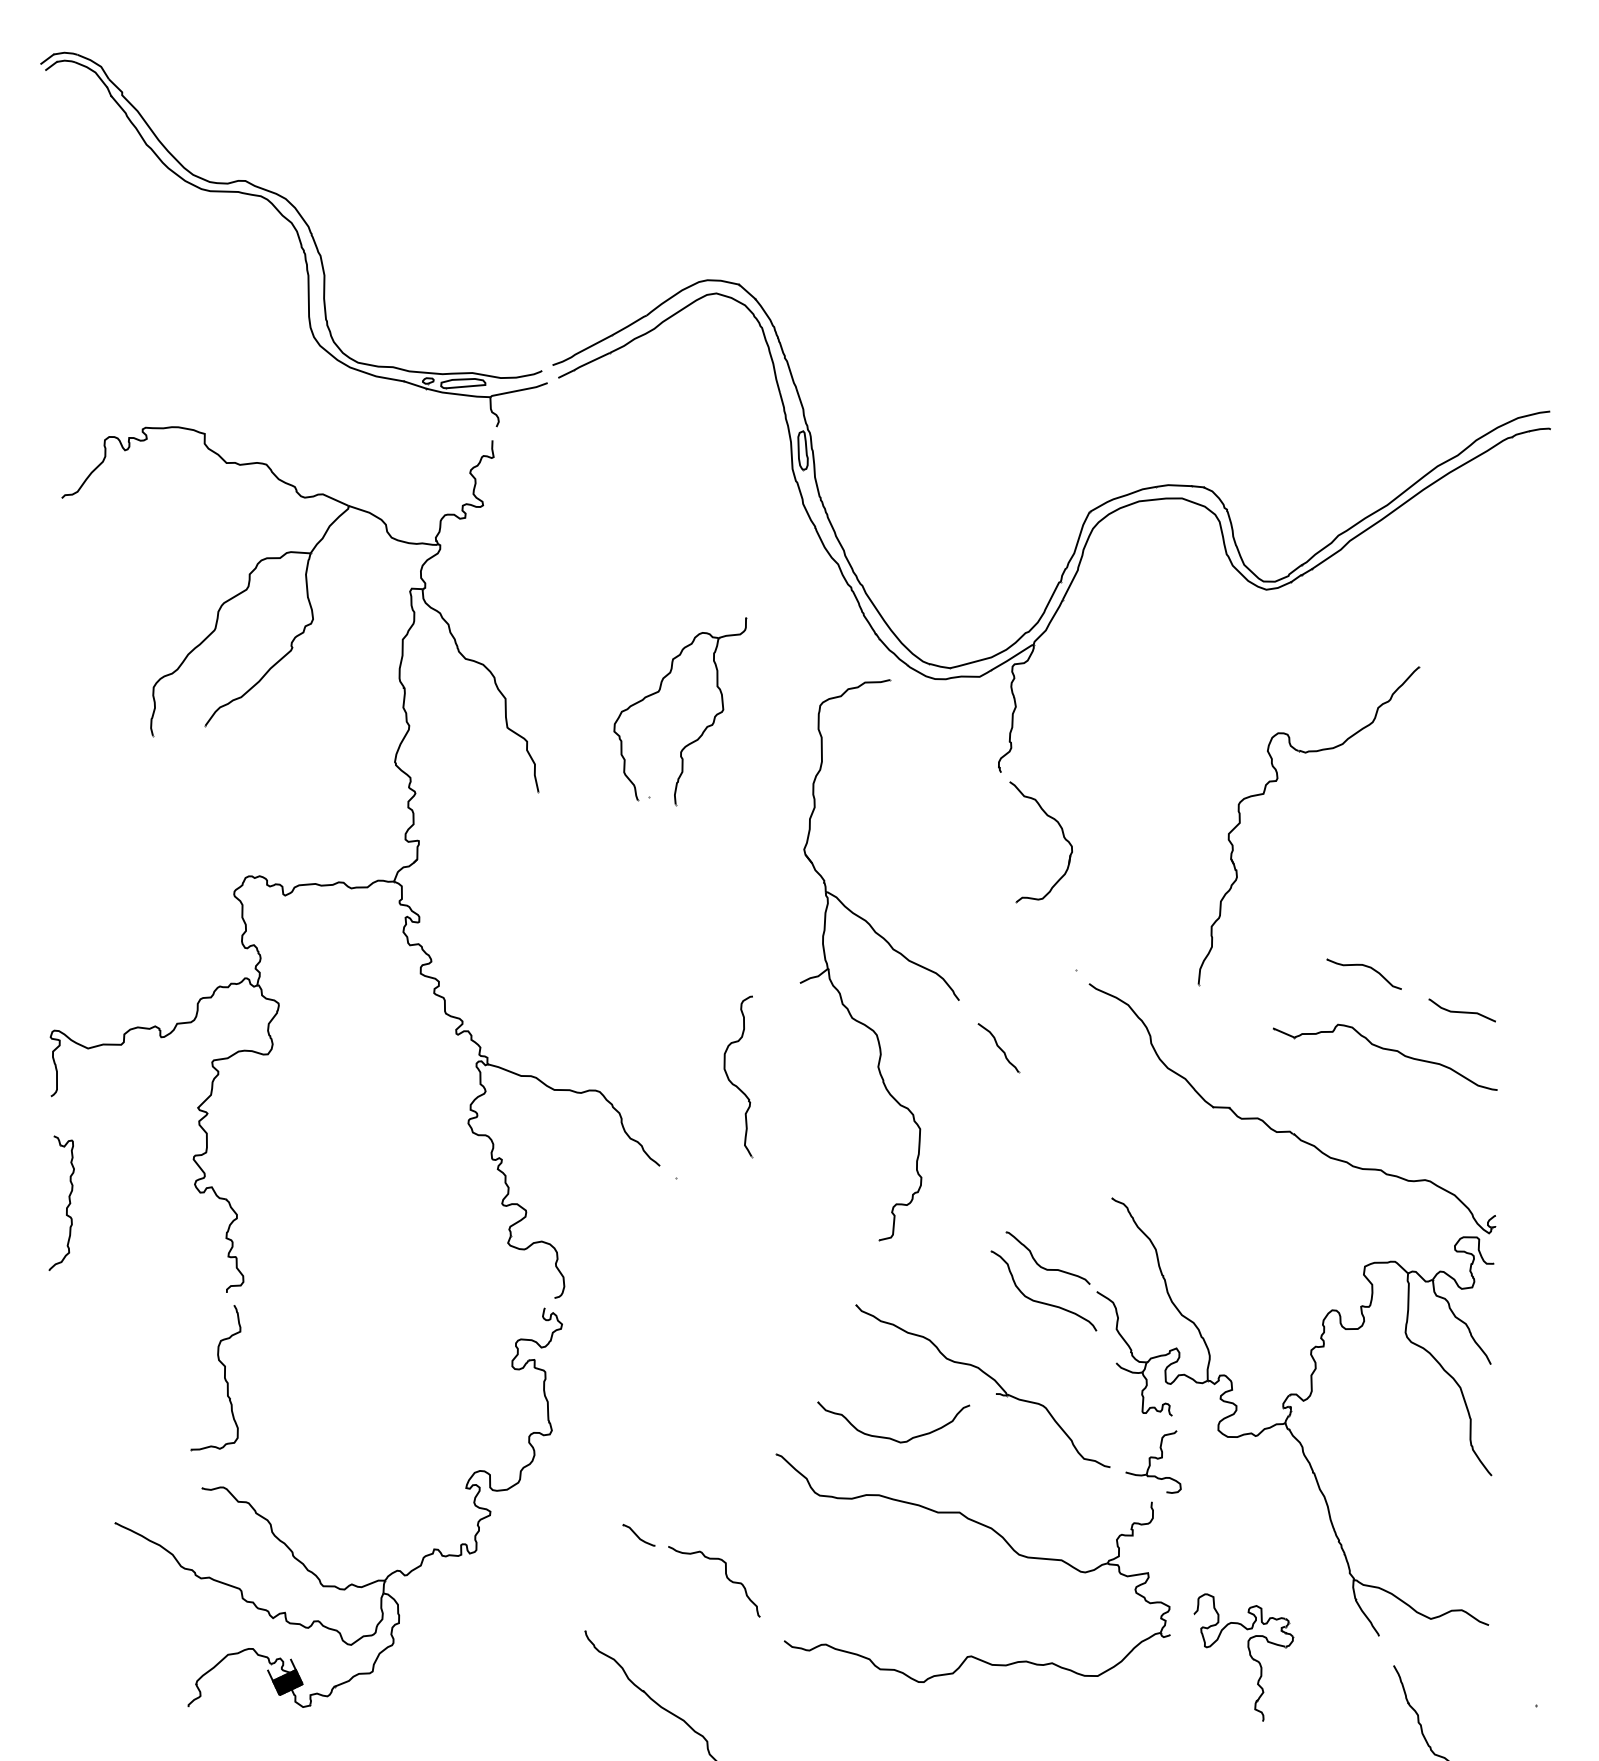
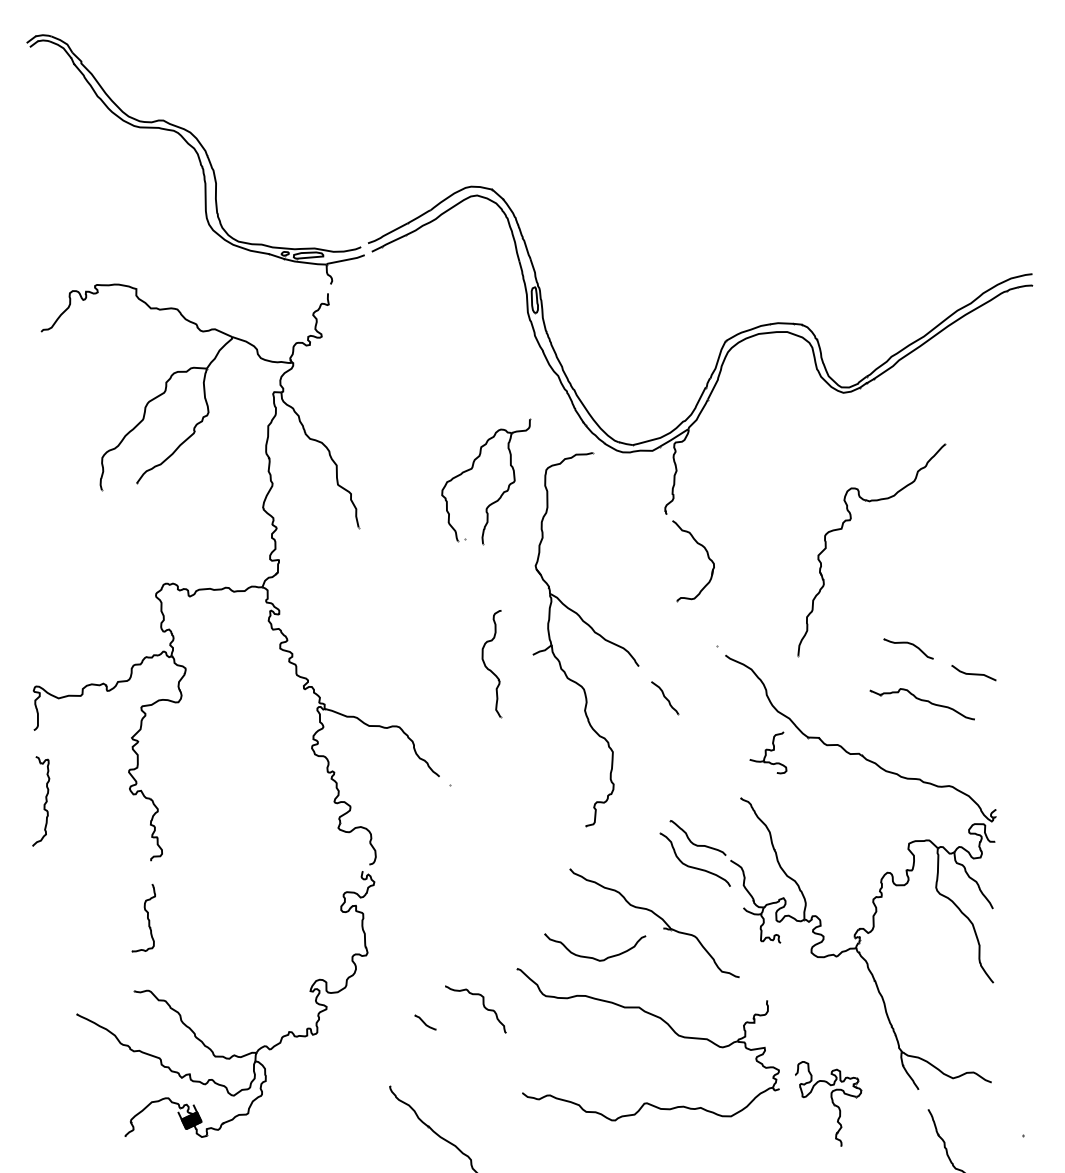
part: (659, 692) -> (472, 469), moved
part: (1385, 1056) -> (922, 703), size x0.7
part: (737, 1077) -> (491, 664), moved
part: (215, 1378) -> (143, 918), size x0.7
part: (1153, 1461) -> (768, 752), moved
curve: (725, 1578) -> (483, 1007), moved

